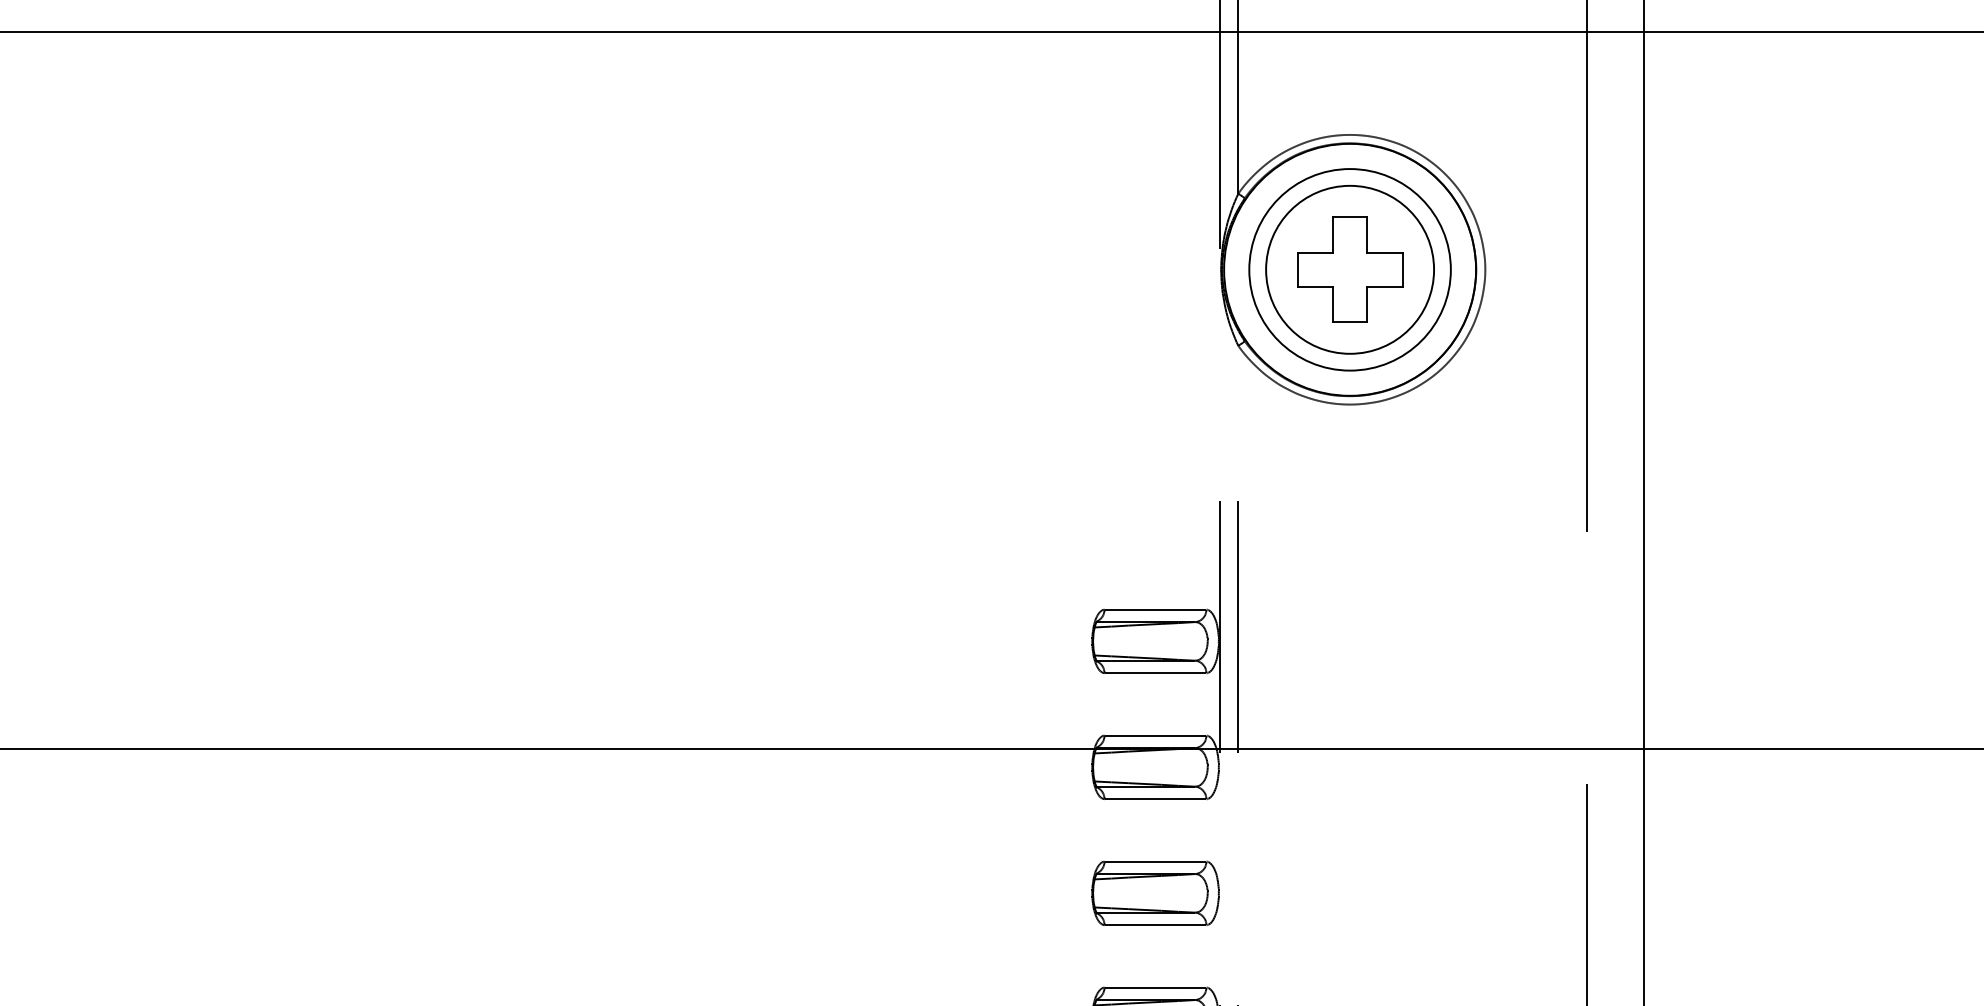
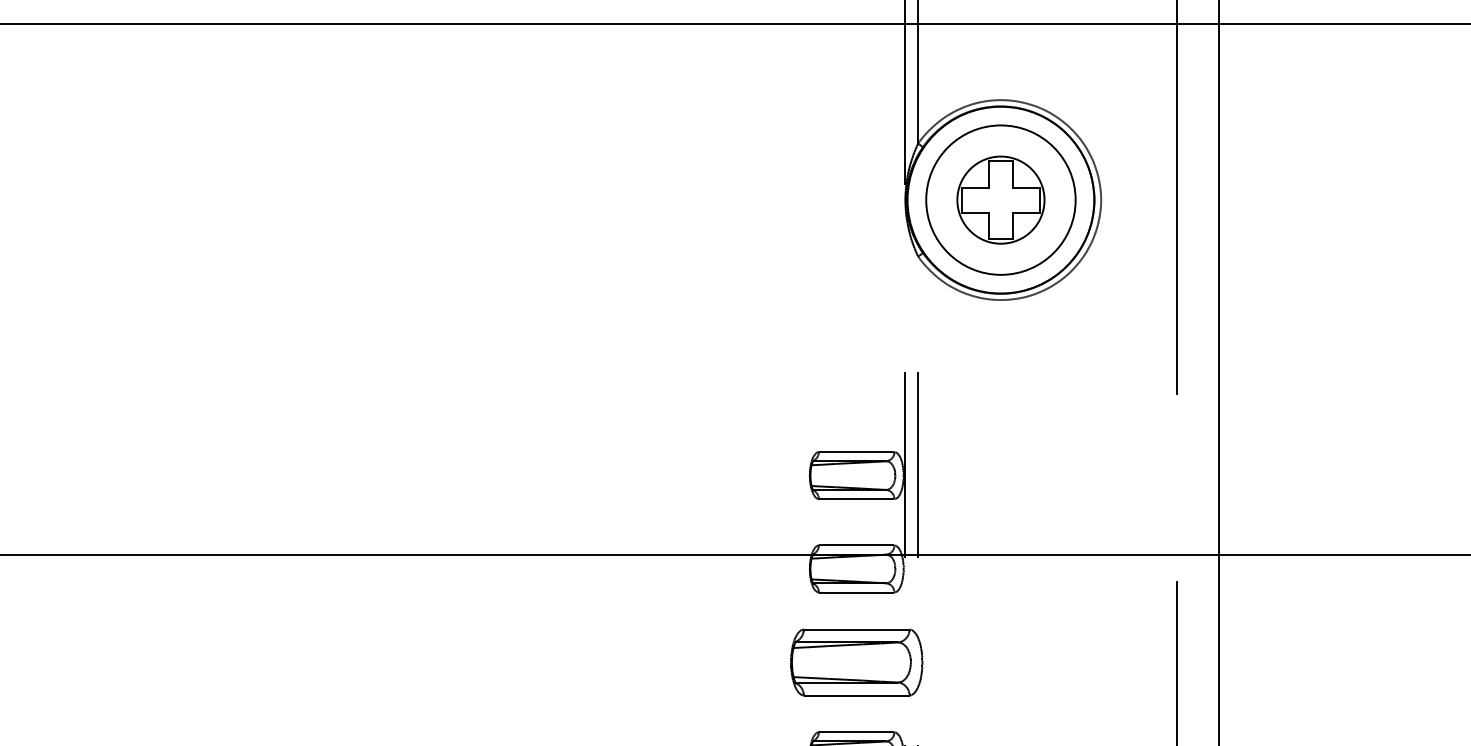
circle: (1350, 269) -> (1001, 199), size x0.7
part: (1155, 892) -> (856, 661), size x1.4

